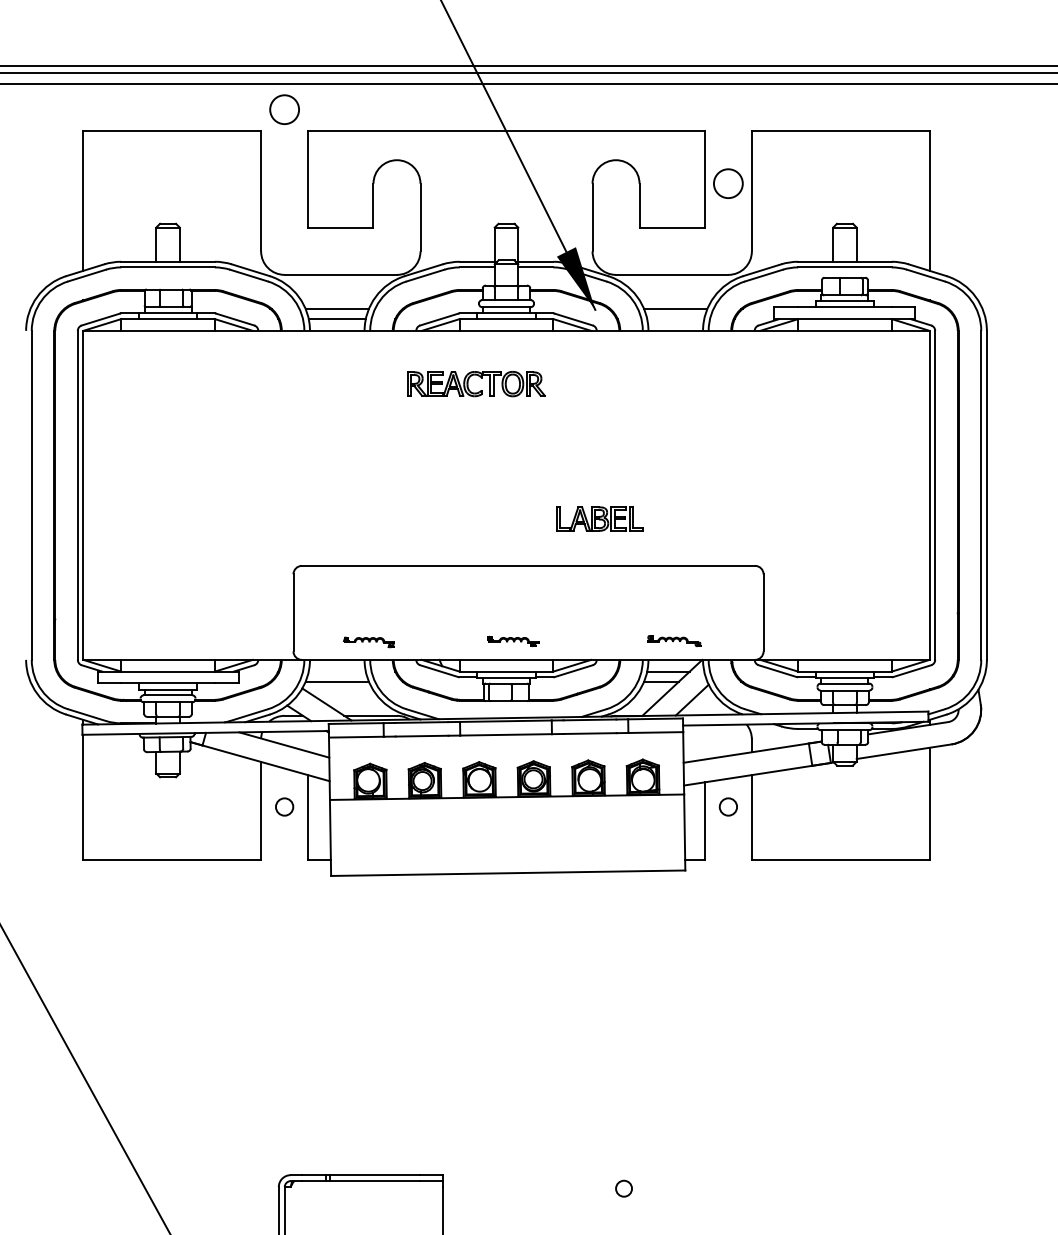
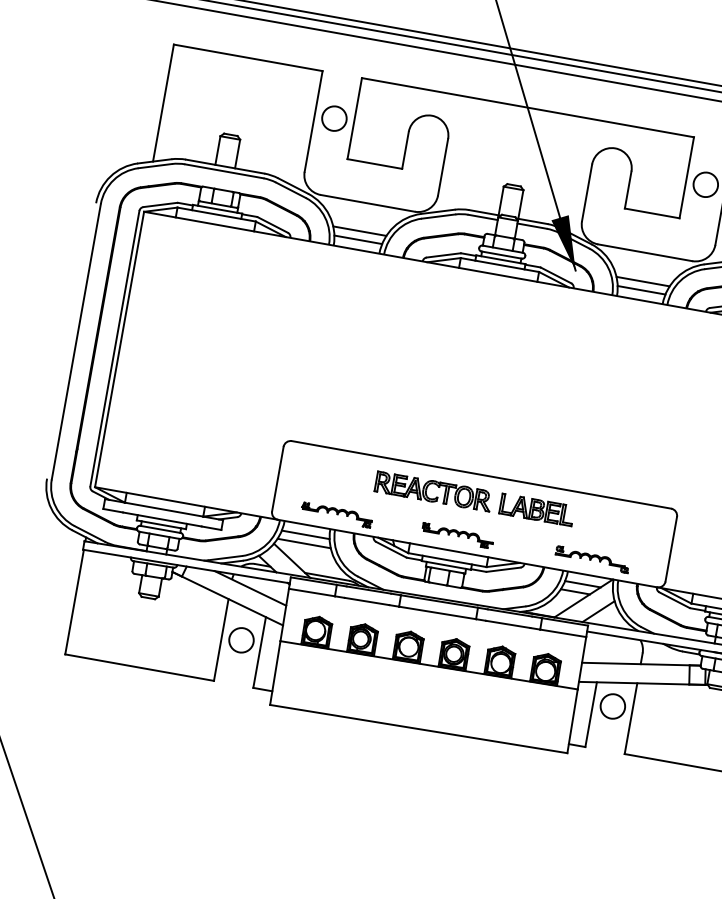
circle: (284, 109) -> (334, 118), moved
line: (675, 319) -> (641, 290), added
part: (480, 390) -> (436, 497), moved
part: (599, 518) -> (536, 509), moved
part: (674, 640) -> (592, 559), size x1.67
part: (513, 641) -> (457, 535), size x1.67
part: (368, 642) -> (336, 515), size x1.67
line: (336, 671) -> (305, 534), added
circle: (284, 806) -> (241, 639), size x1.67
circle: (728, 806) -> (613, 706), size x1.67

